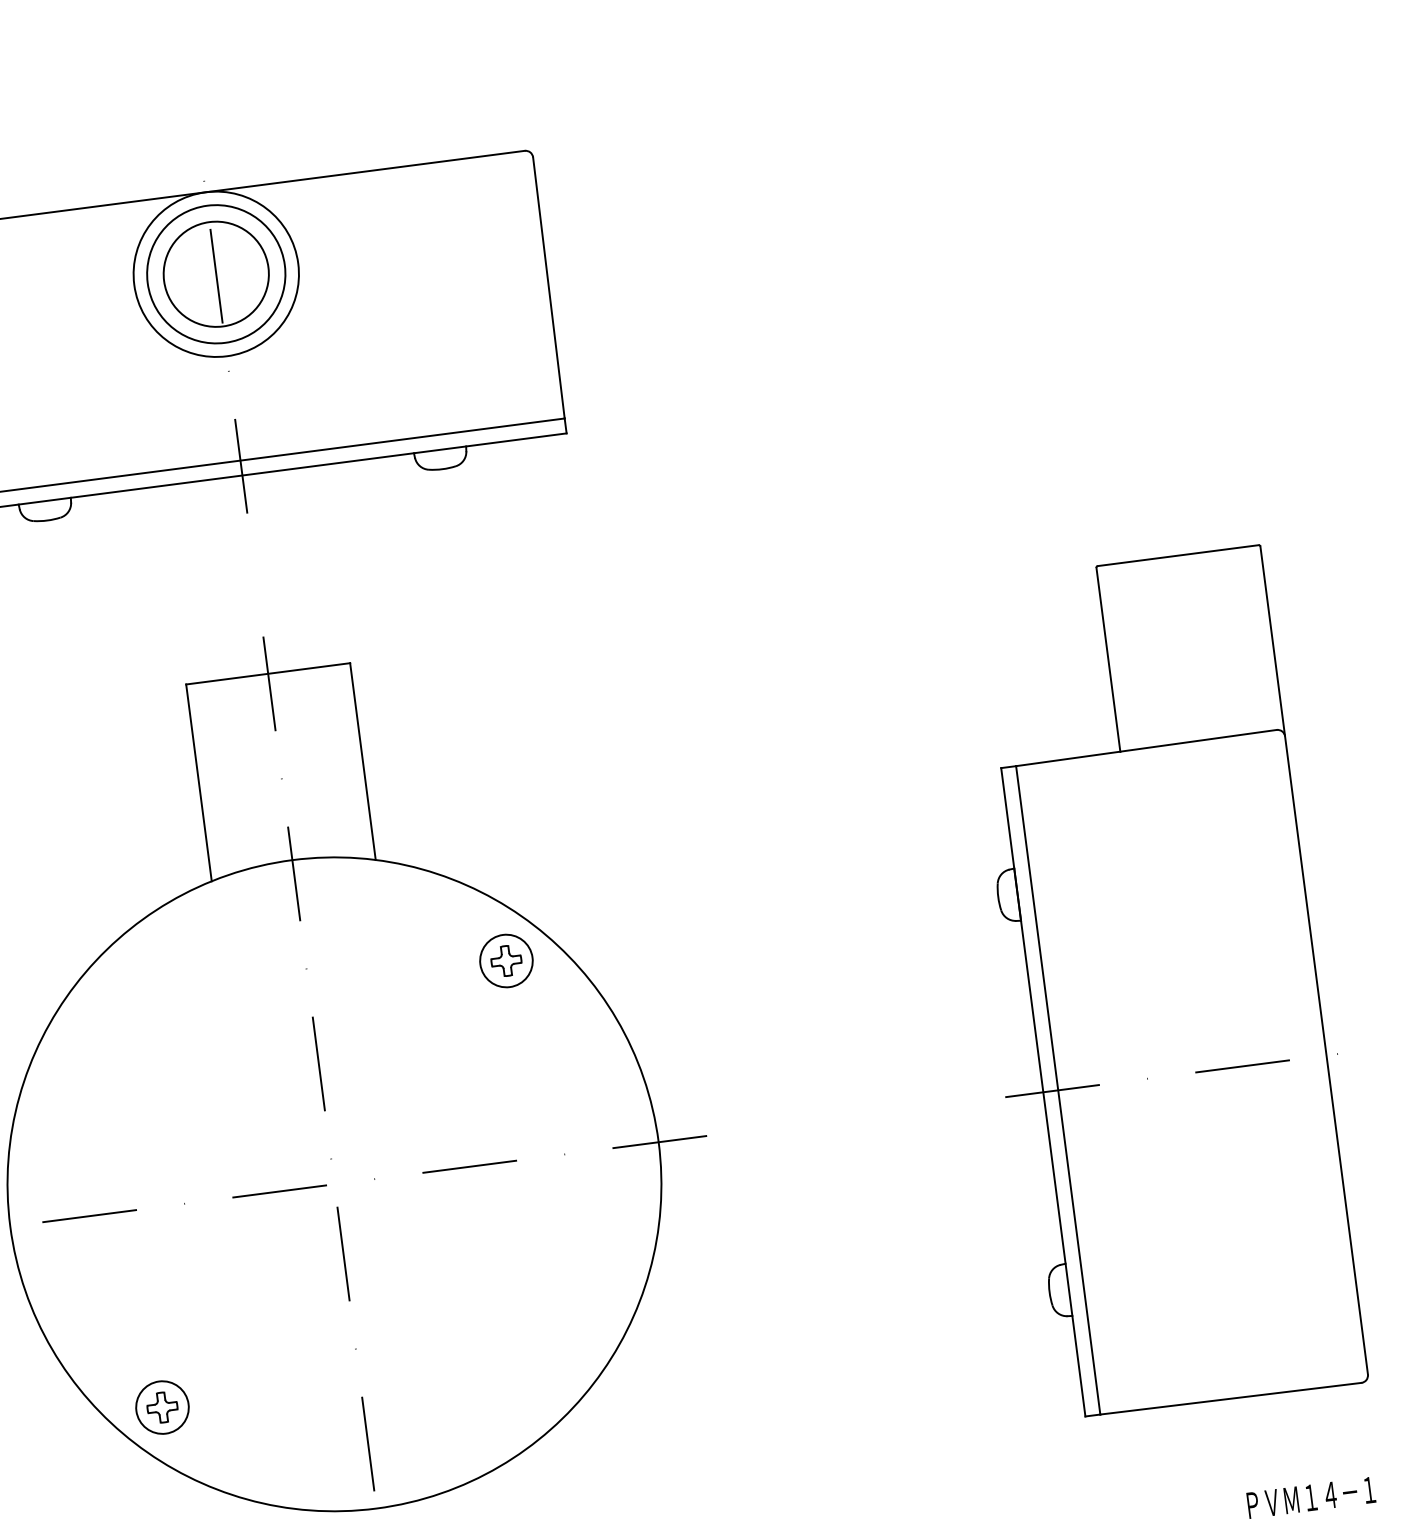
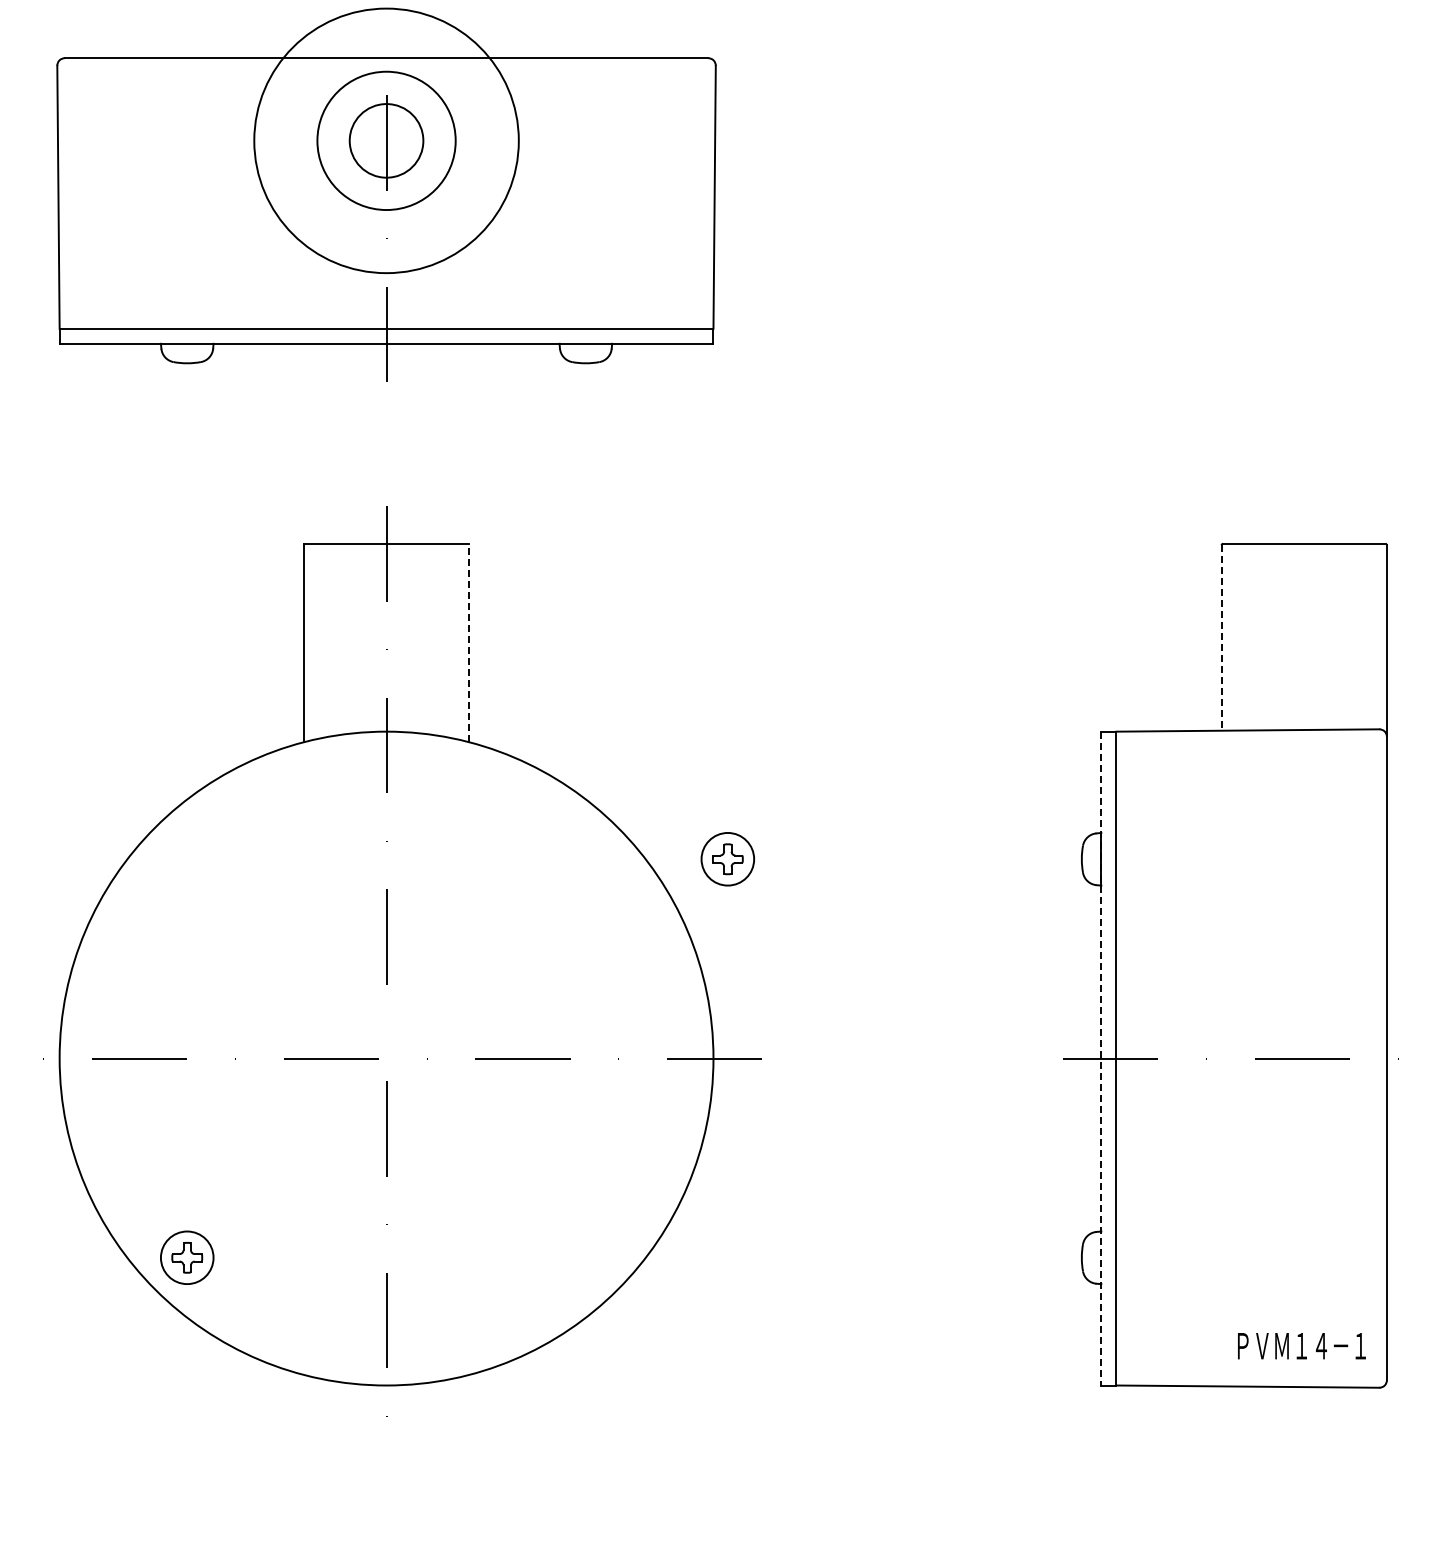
circle: (216, 273) -> (386, 140), size x0.7
circle: (216, 273) -> (386, 140), size x1.6
line: (1108, 660) -> (1221, 638), solid -> dashed
line: (363, 761) -> (469, 642), solid -> dashed
part: (506, 961) -> (727, 859), moved
line: (1043, 1092) -> (1101, 1058), solid -> dashed
text: (1310, 1498) -> (1301, 1346), moved

